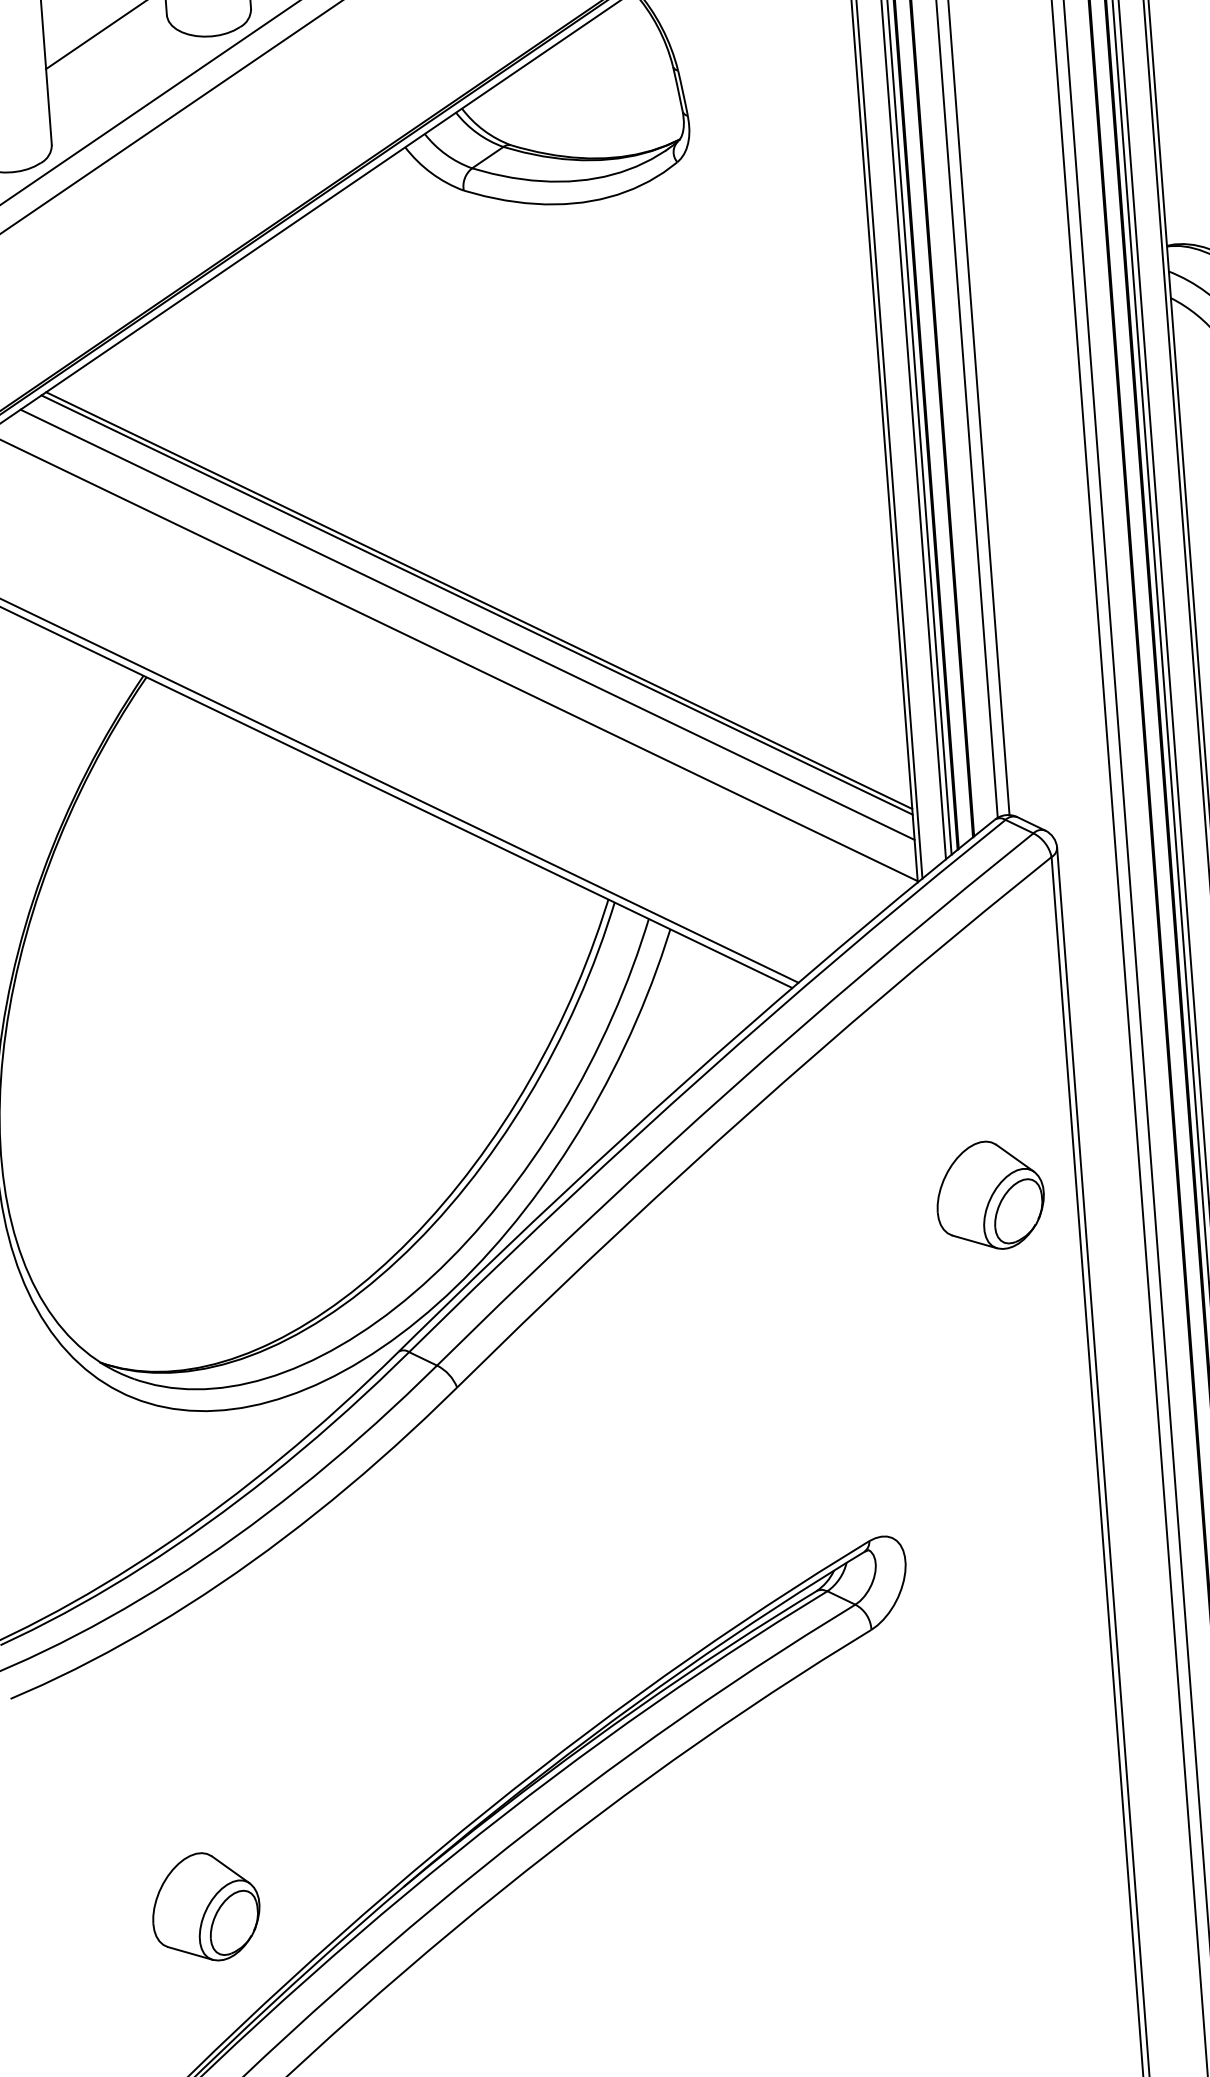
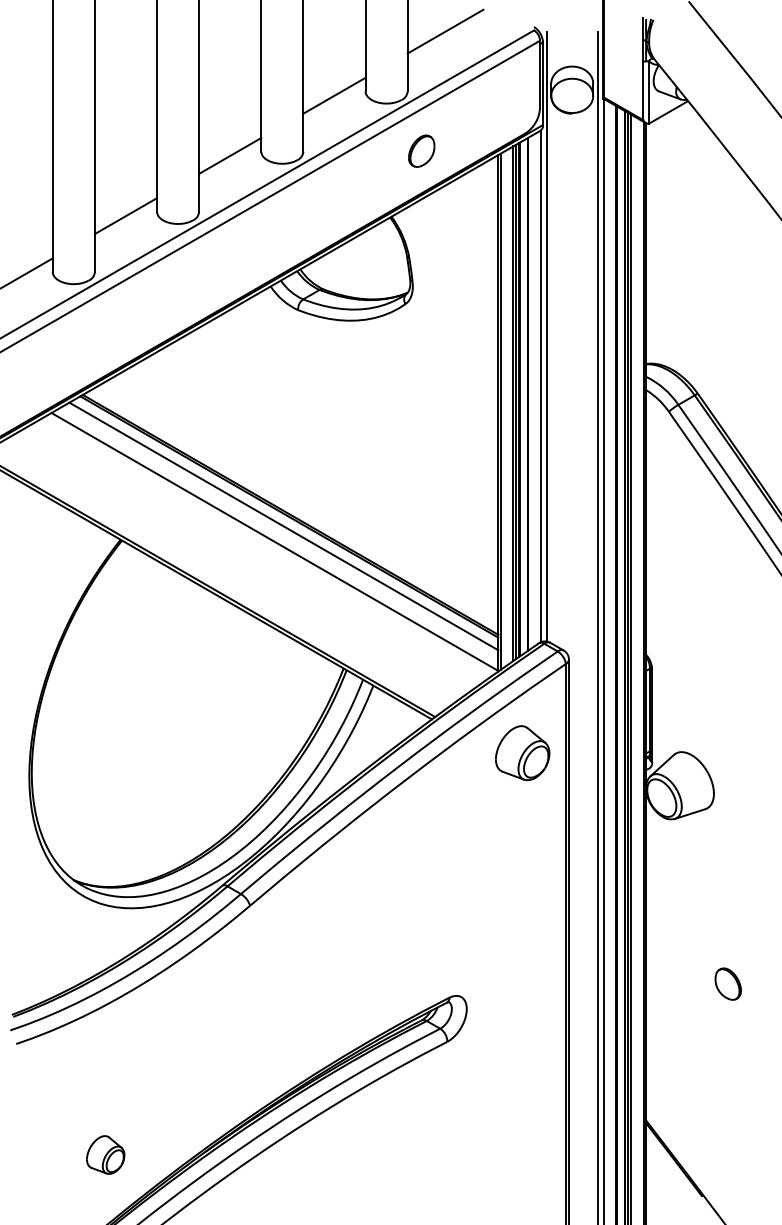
part: (989, 1196) -> (522, 753), moved
part: (205, 1906) -> (105, 1154), size x0.7

